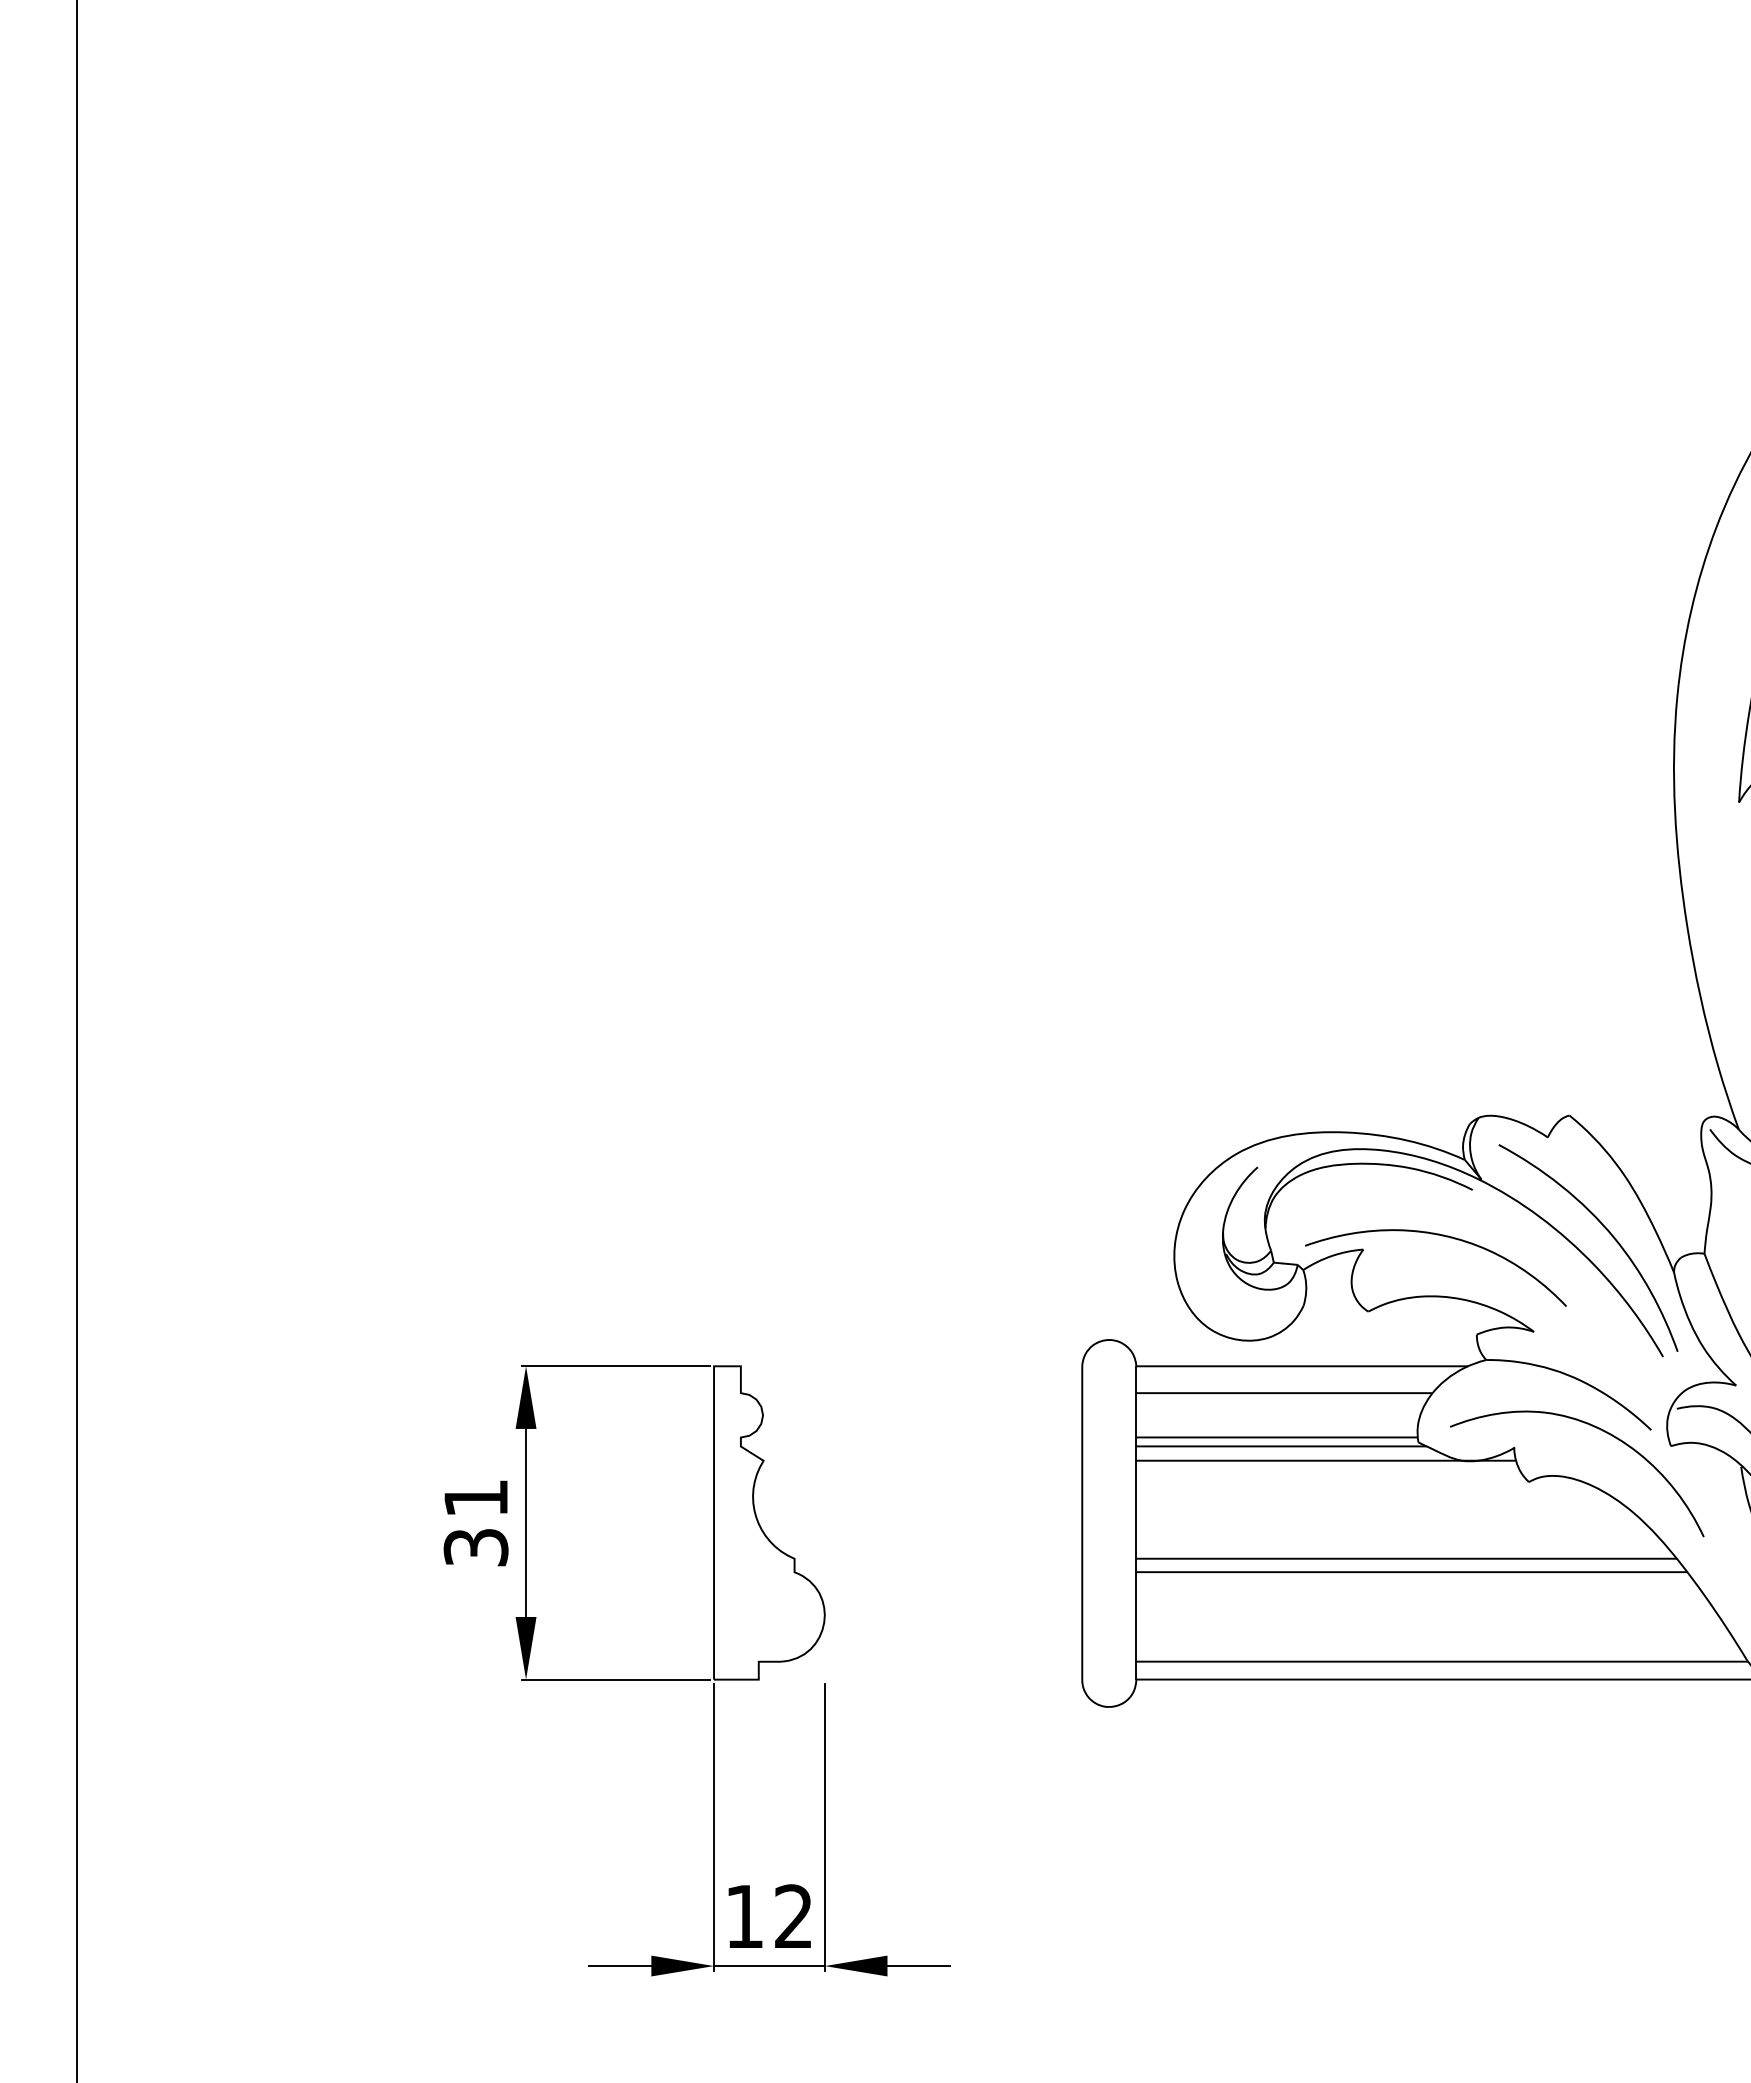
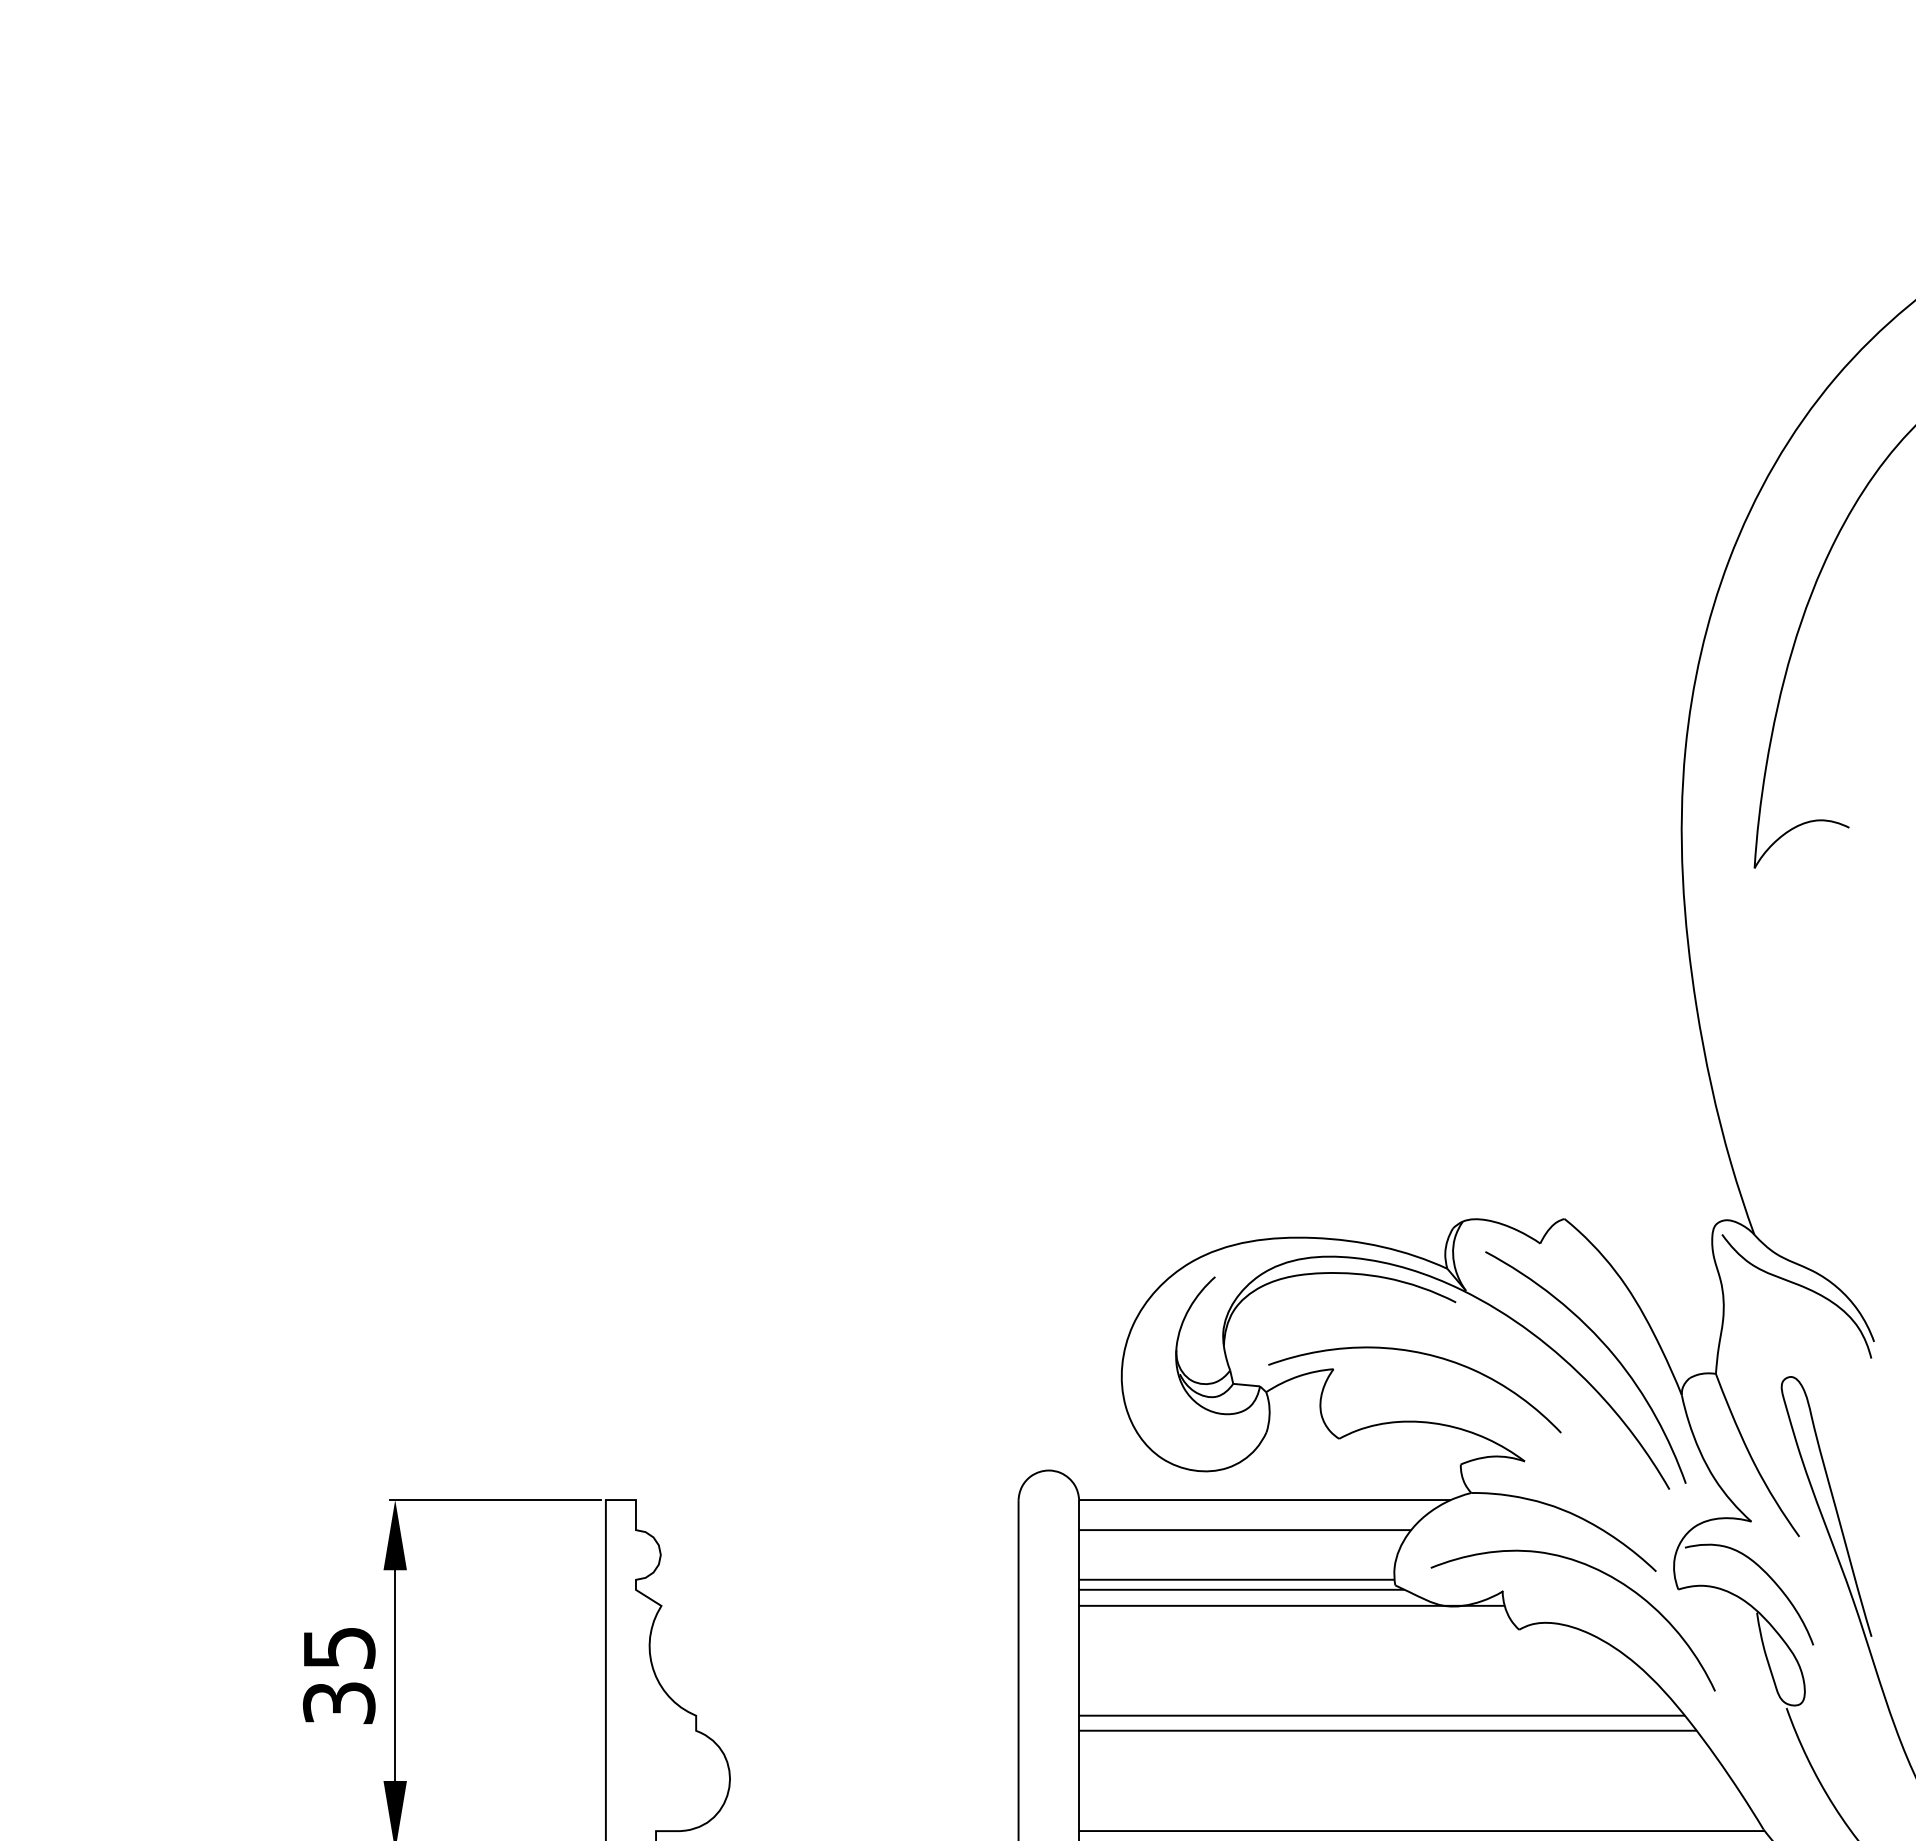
text: (476, 1498) -> (339, 1648), 31 -> 35

